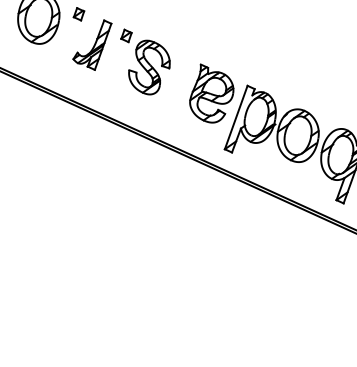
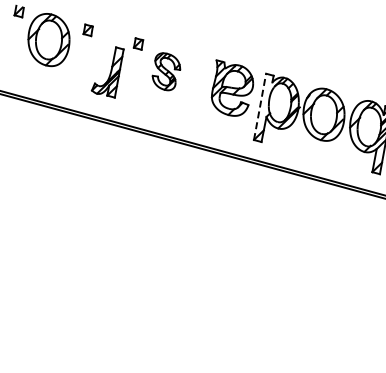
part: (91, 43) -> (107, 72), moved
part: (149, 67) -> (166, 71), size x0.7
line: (236, 117) -> (260, 106), solid -> dashed

